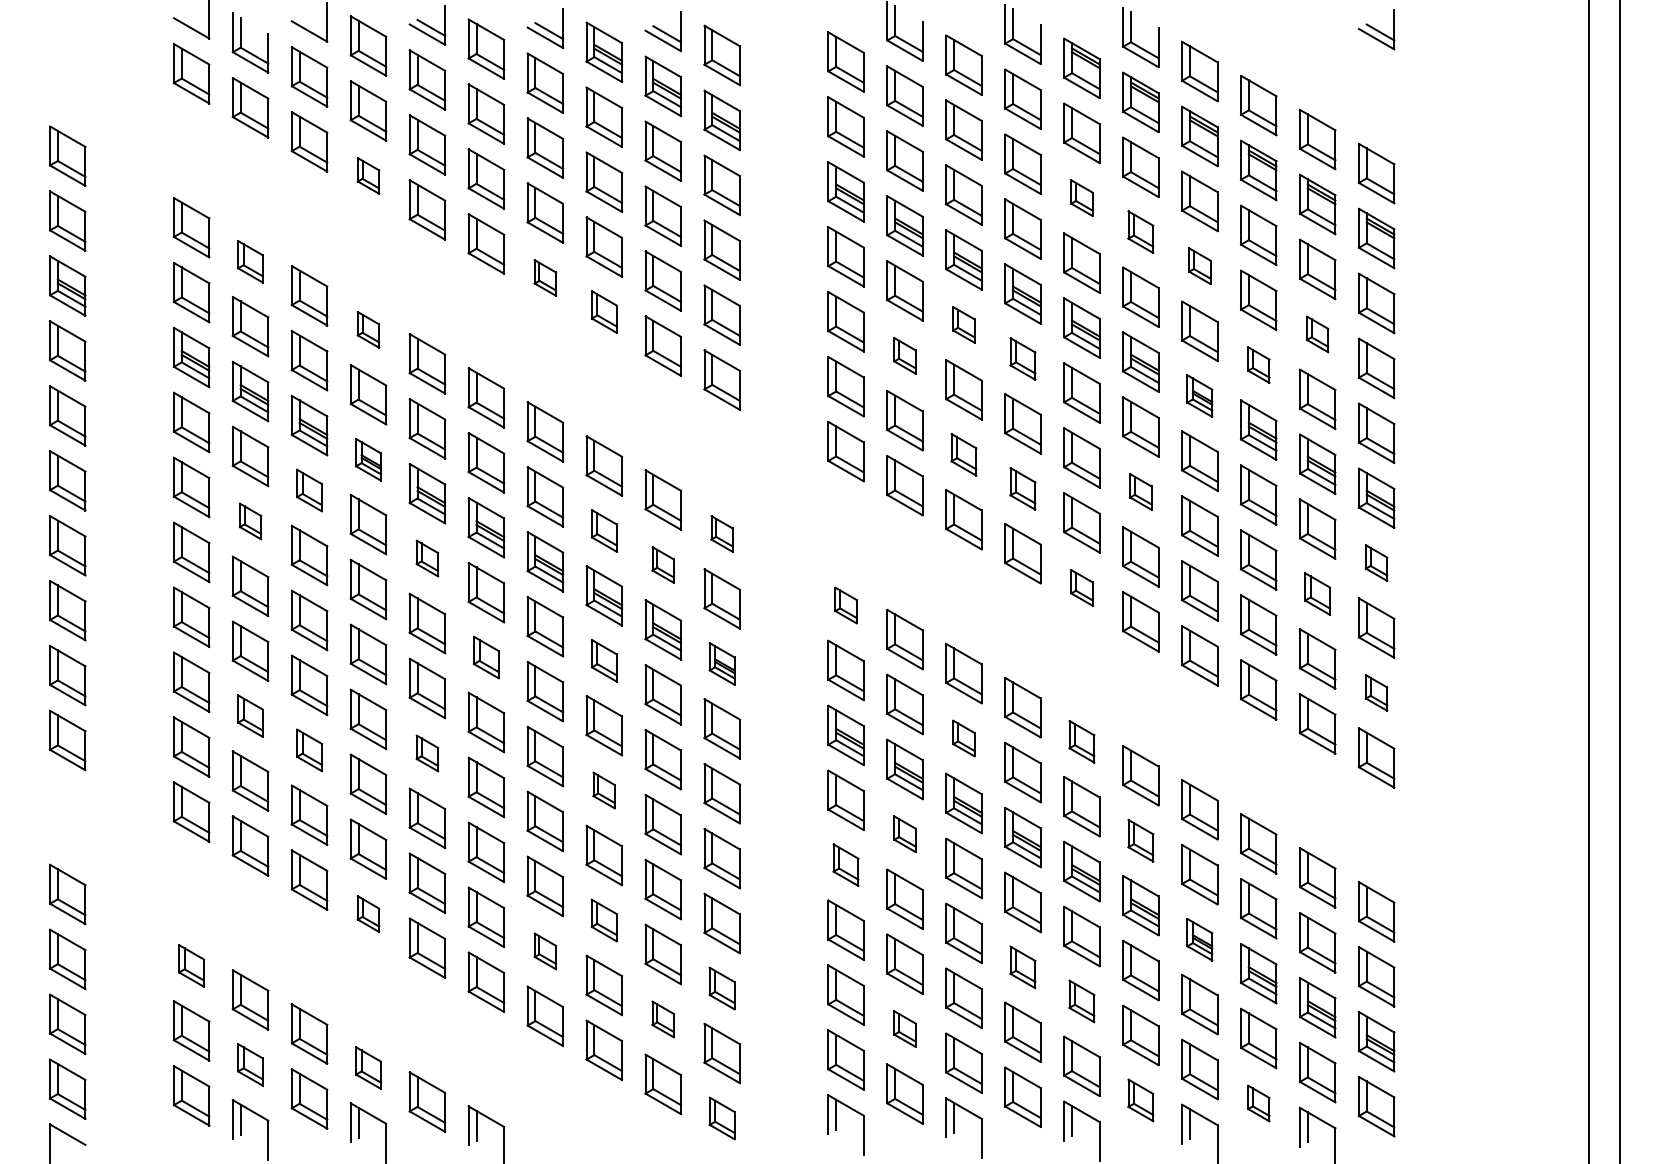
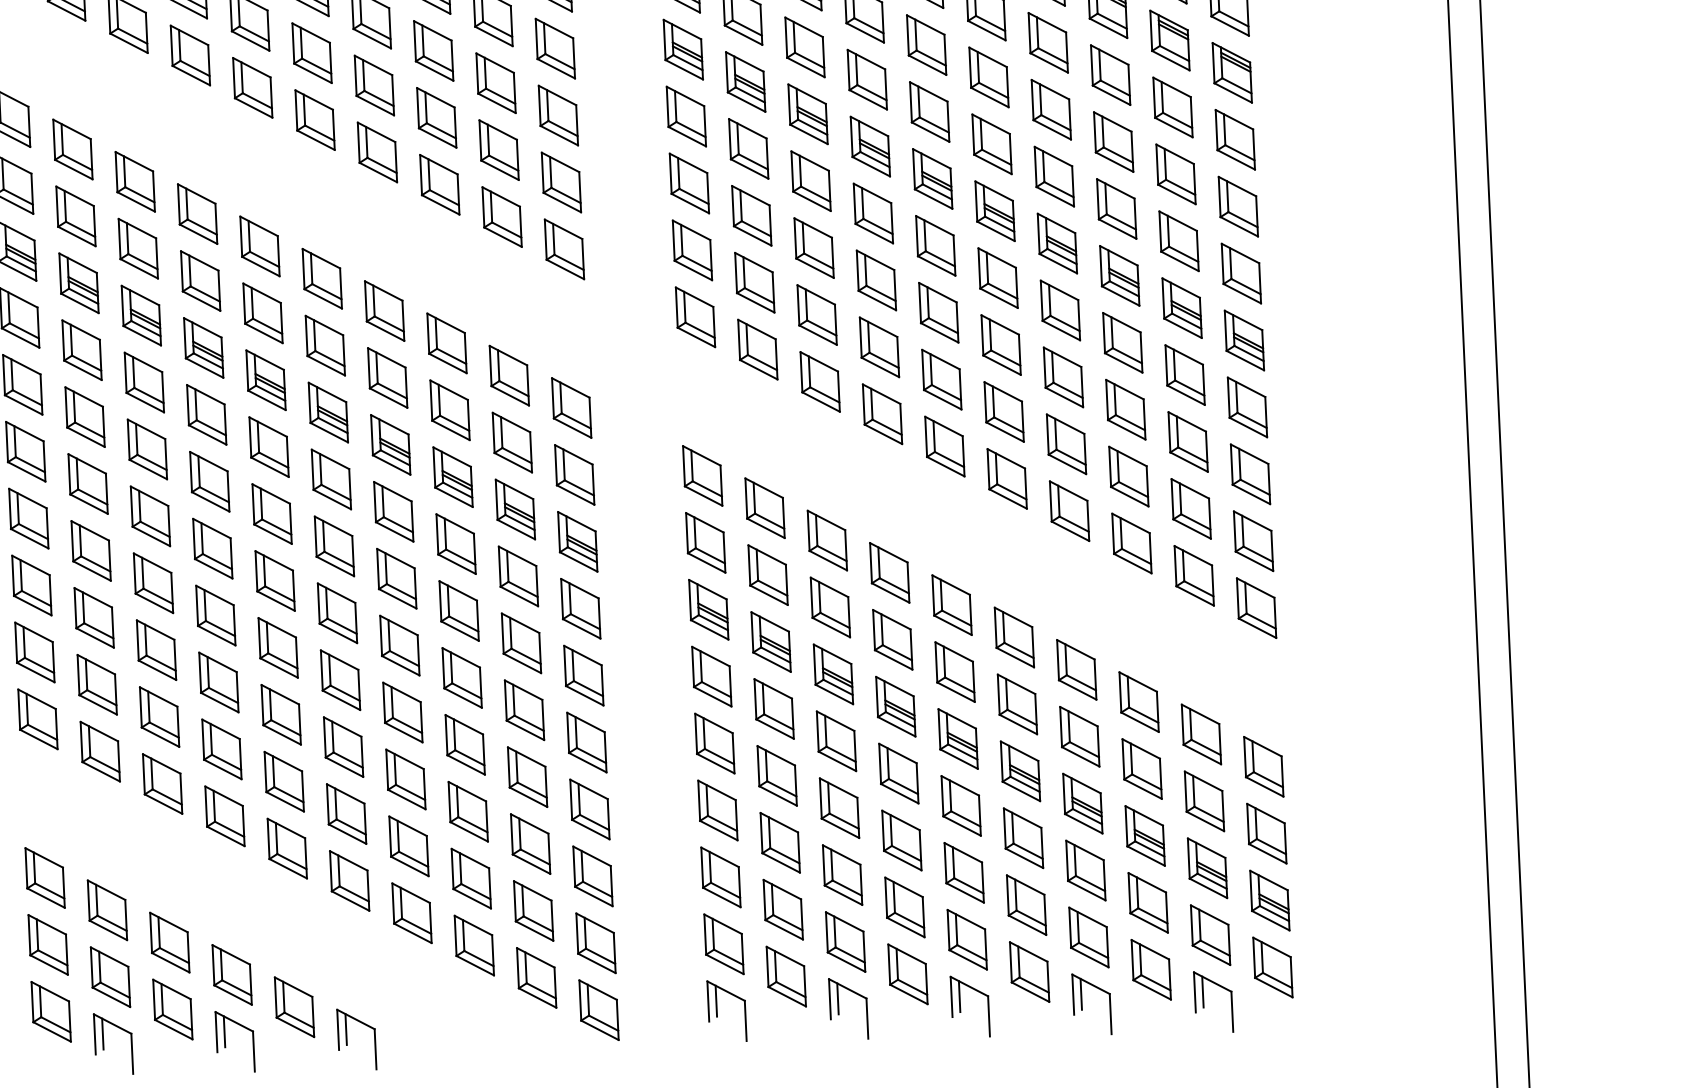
part: (368, 175) -> (190, 55), size x1.67
part: (1081, 197) -> (926, 44), size x1.67
part: (1140, 231) -> (988, 76), size x1.43
part: (250, 261) -> (72, 149), size x1.43
part: (1199, 265) -> (1050, 108), size x1.67
part: (545, 277) -> (377, 151), size x1.67
part: (604, 311) -> (439, 184), size x1.43
part: (963, 324) -> (810, 180), size x1.67
part: (368, 329) -> (197, 213), size x1.67
part: (1317, 334) -> (1175, 174), size x1.67
part: (904, 355) -> (751, 215), size x1.67
part: (1022, 358) -> (872, 213), size x1.43
part: (1258, 364) -> (1116, 208), size x1.67
part: (1199, 395) -> (1057, 242), size x1.43
part: (963, 454) -> (816, 314), size x1.43
part: (368, 459) -> (203, 347), size x1.43
part: (1022, 488) -> (879, 347), size x1.43
part: (309, 490) -> (144, 382), size x1.43
part: (1140, 491) -> (1000, 344), size x1.67
part: (250, 521) -> (84, 417), size x1.67
part: (604, 530) -> (450, 409), size x1.43
part: (721, 533) -> (570, 407), size x1.67
part: (427, 558) -> (269, 447), size x1.67
part: (1376, 562) -> (1247, 406), size x1.67
part: (662, 564) -> (511, 442), size x1.67
part: (1081, 587) -> (944, 446), size x1.67
part: (1317, 593) -> (1187, 441), size x1.43
part: (845, 605) -> (702, 475), size x1.67
part: (486, 657) -> (334, 546), size x1.43
part: (604, 660) -> (456, 543), size x1.43
part: (721, 663) -> (577, 541), size x1.43
part: (1376, 692) -> (1253, 540), size x1.67
part: (250, 715) -> (94, 617), size x1.43
part: (963, 738) -> (829, 607), size x1.67
part: (1081, 741) -> (951, 604), size x1.43
part: (309, 750) -> (156, 650), size x1.43
part: (427, 753) -> (278, 647), size x1.67
part: (603, 790) -> (461, 677), size x1.67
part: (904, 833) -> (773, 708), size x1.67
part: (1140, 840) -> (1017, 704), size x1.43
part: (845, 864) -> (714, 742), size x1.43
part: (368, 913) -> (224, 815), size x1.67
part: (603, 920) -> (467, 811), size x1.43
part: (1199, 939) -> (1082, 803), size x1.43
part: (545, 951) -> (409, 846), size x1.67
part: (191, 965) -> (44, 877), size x1.43
part: (1022, 967) -> (901, 840), size x1.43
part: (721, 988) -> (592, 876), size x1.43
part: (1081, 1001) -> (963, 872), size x1.43
part: (662, 1019) -> (532, 911), size x1.67
part: (904, 1028) -> (782, 909), size x1.67
part: (250, 1064) -> (110, 976), size x1.43
part: (368, 1067) -> (232, 974), size x1.43
part: (1140, 1100) -> (1029, 972), size x1.43
part: (1258, 1103) -> (1150, 969), size x1.67
part: (721, 1118) -> (598, 1010), size x1.43

